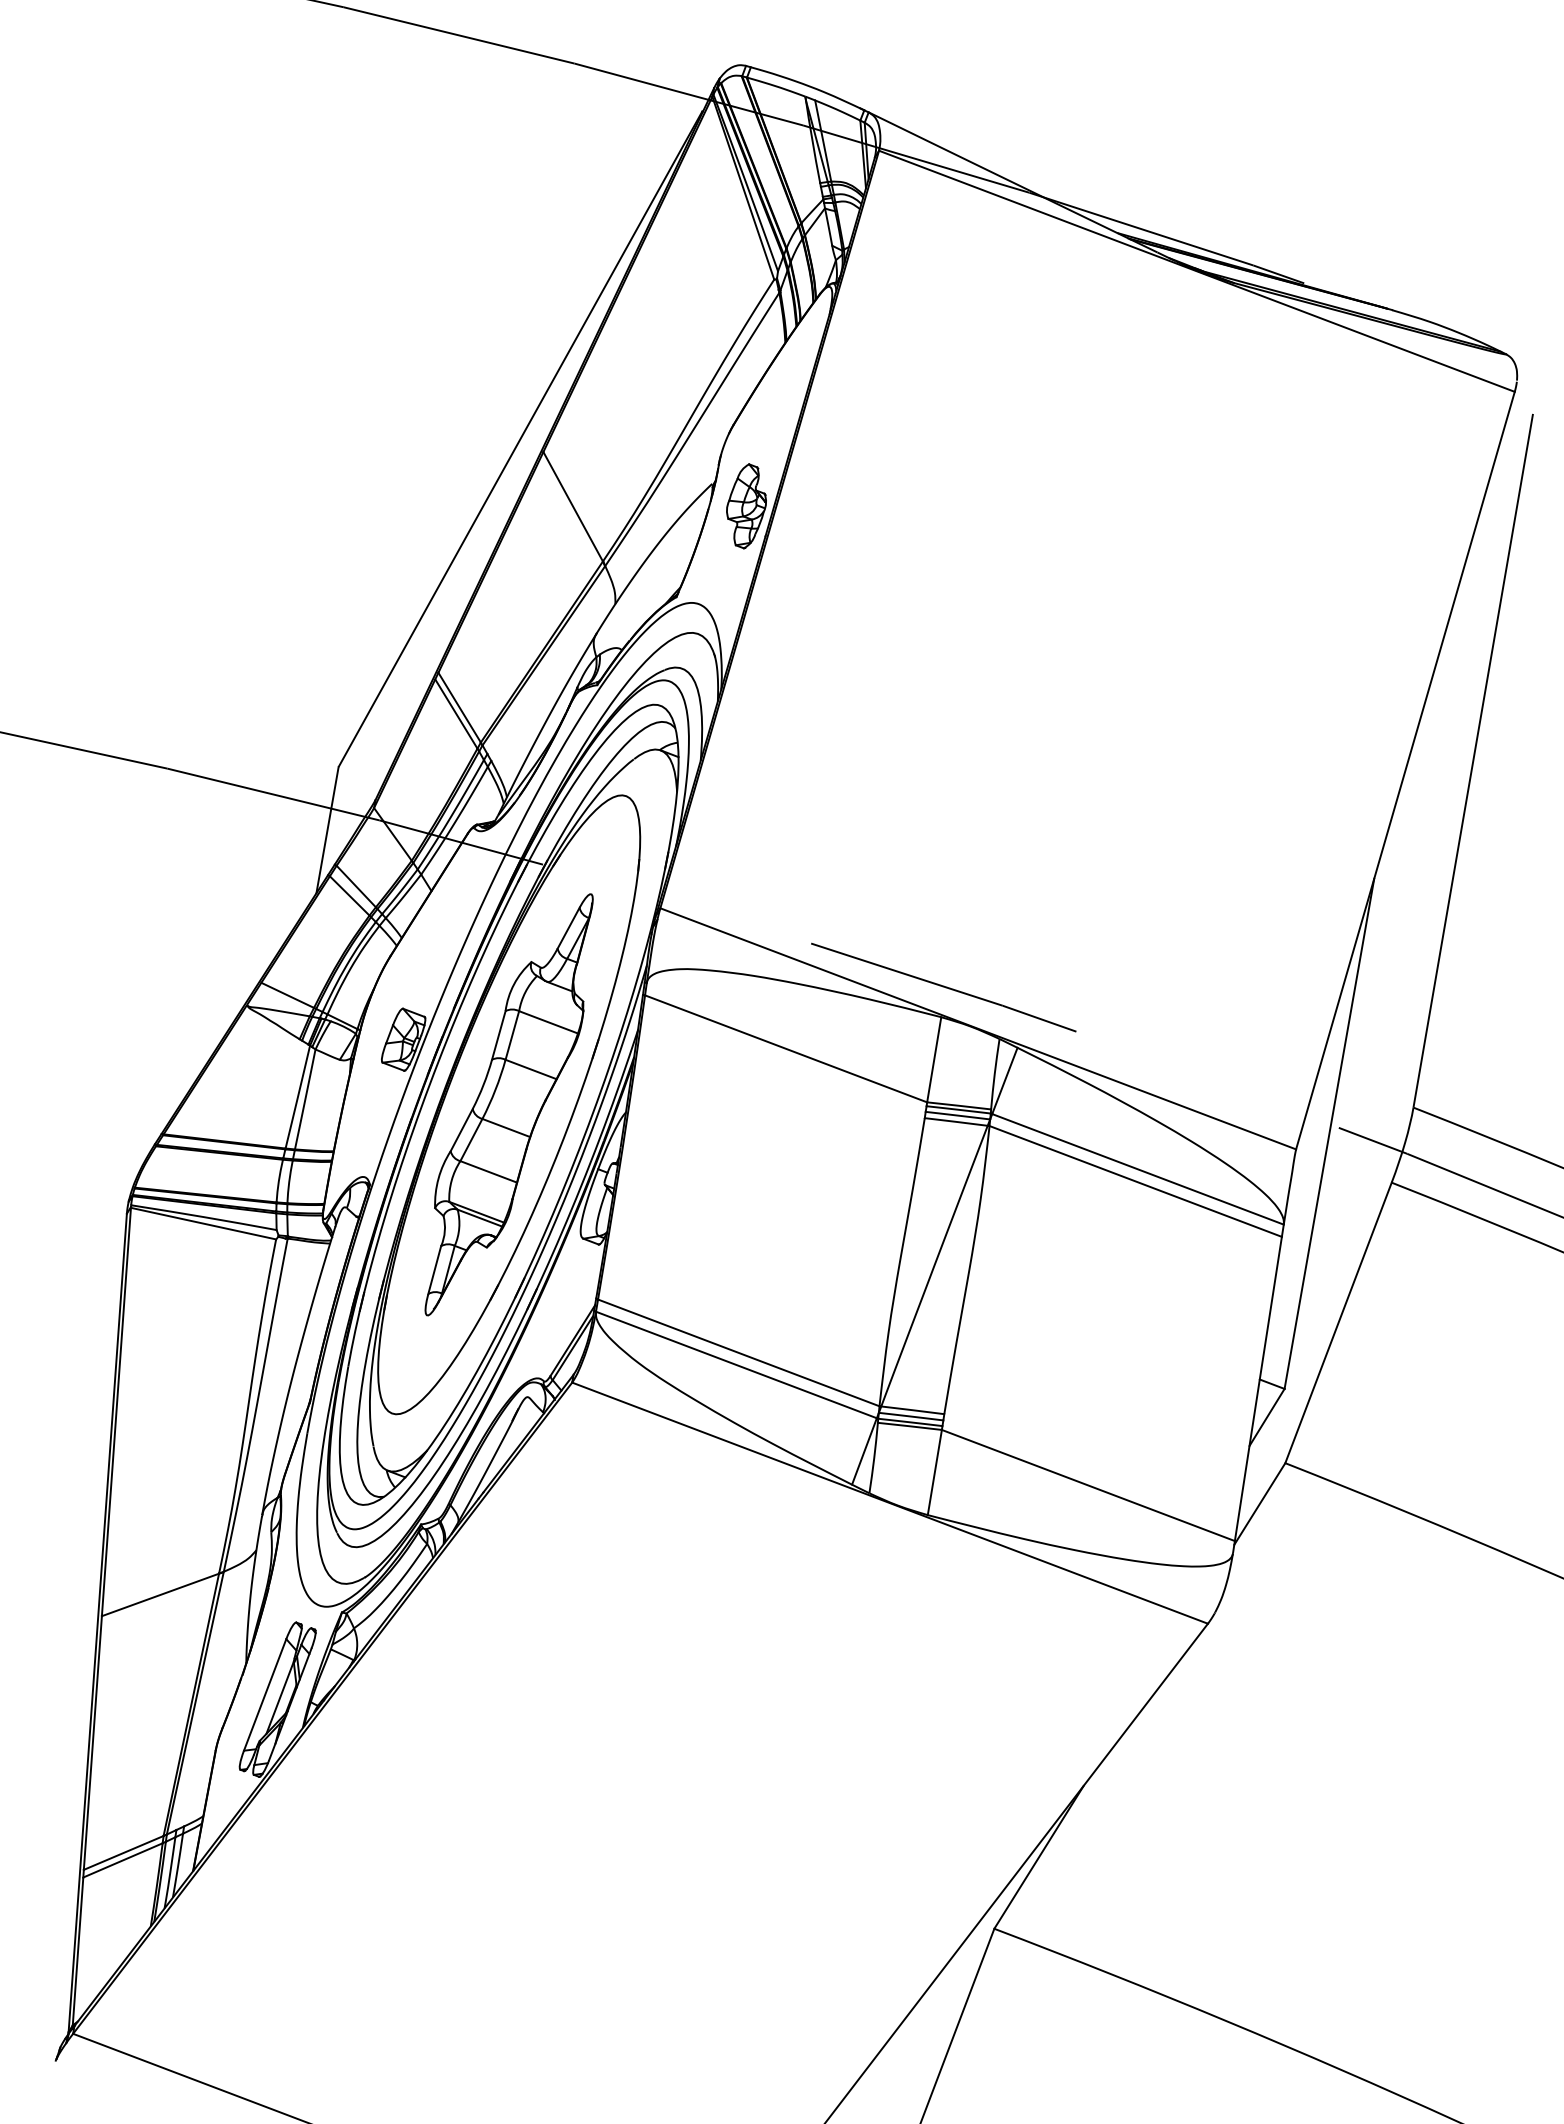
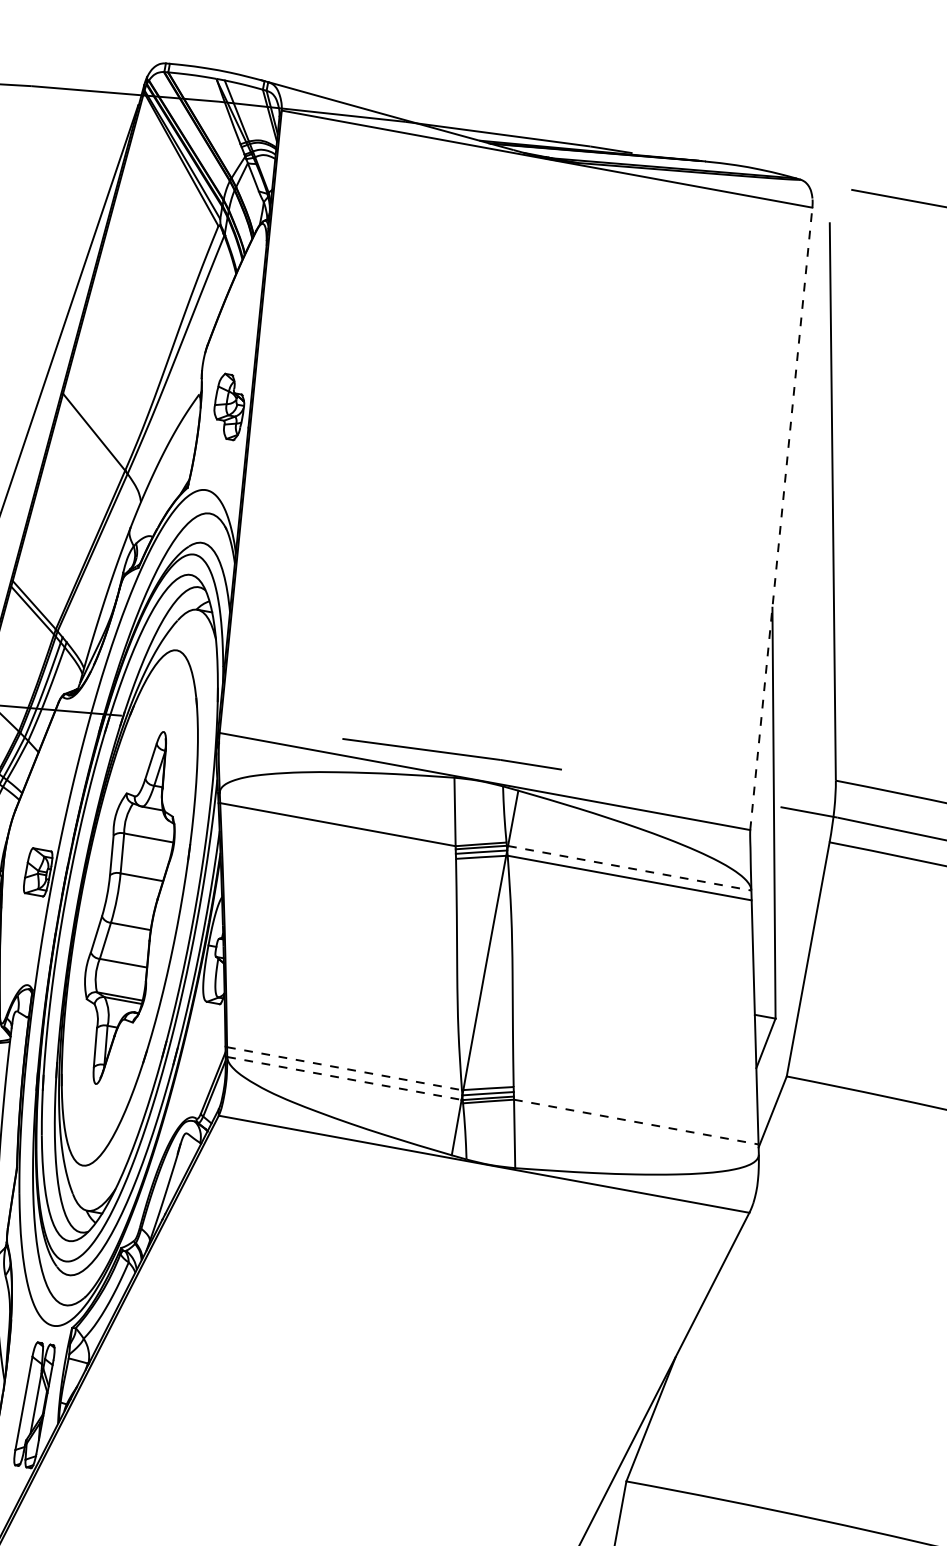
line: (1405, 770) -> (781, 518), solid -> dashed
line: (1138, 1169) -> (630, 868), solid -> dashed
line: (739, 1353) -> (345, 1069), solid -> dashed
line: (736, 1365) -> (344, 1078), solid -> dashed
line: (1088, 1485) -> (636, 1122), solid -> dashed

